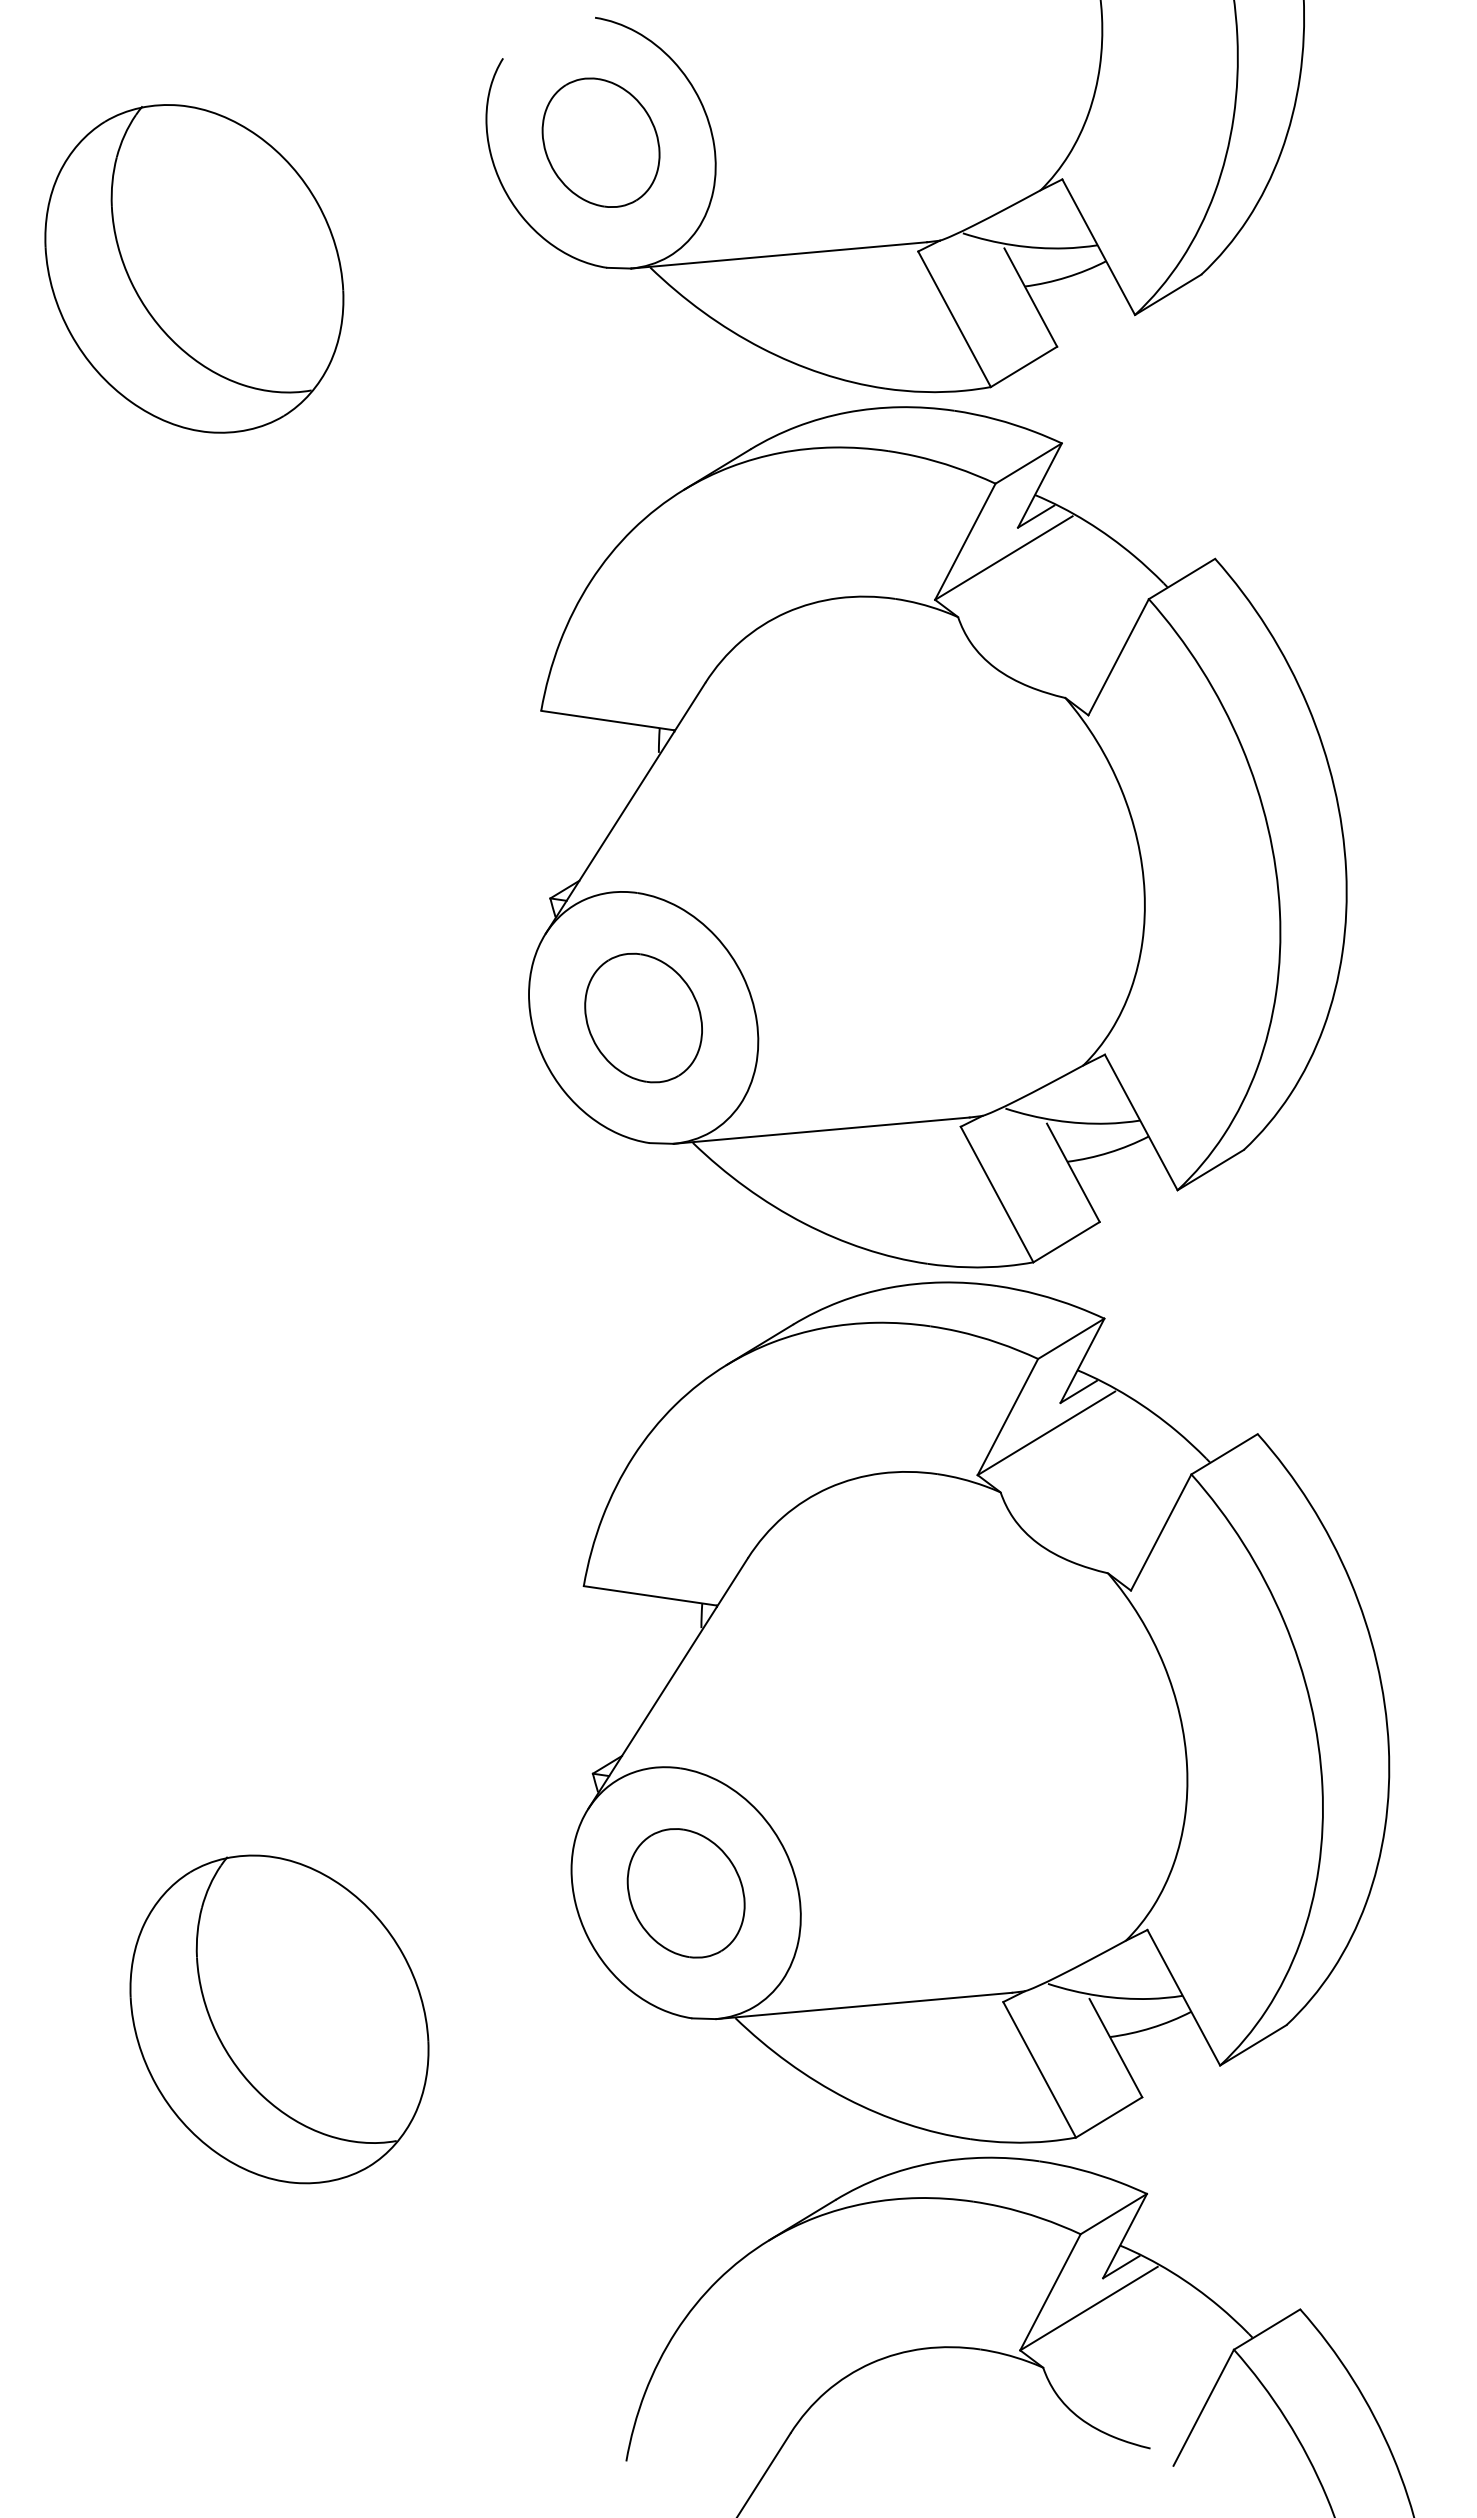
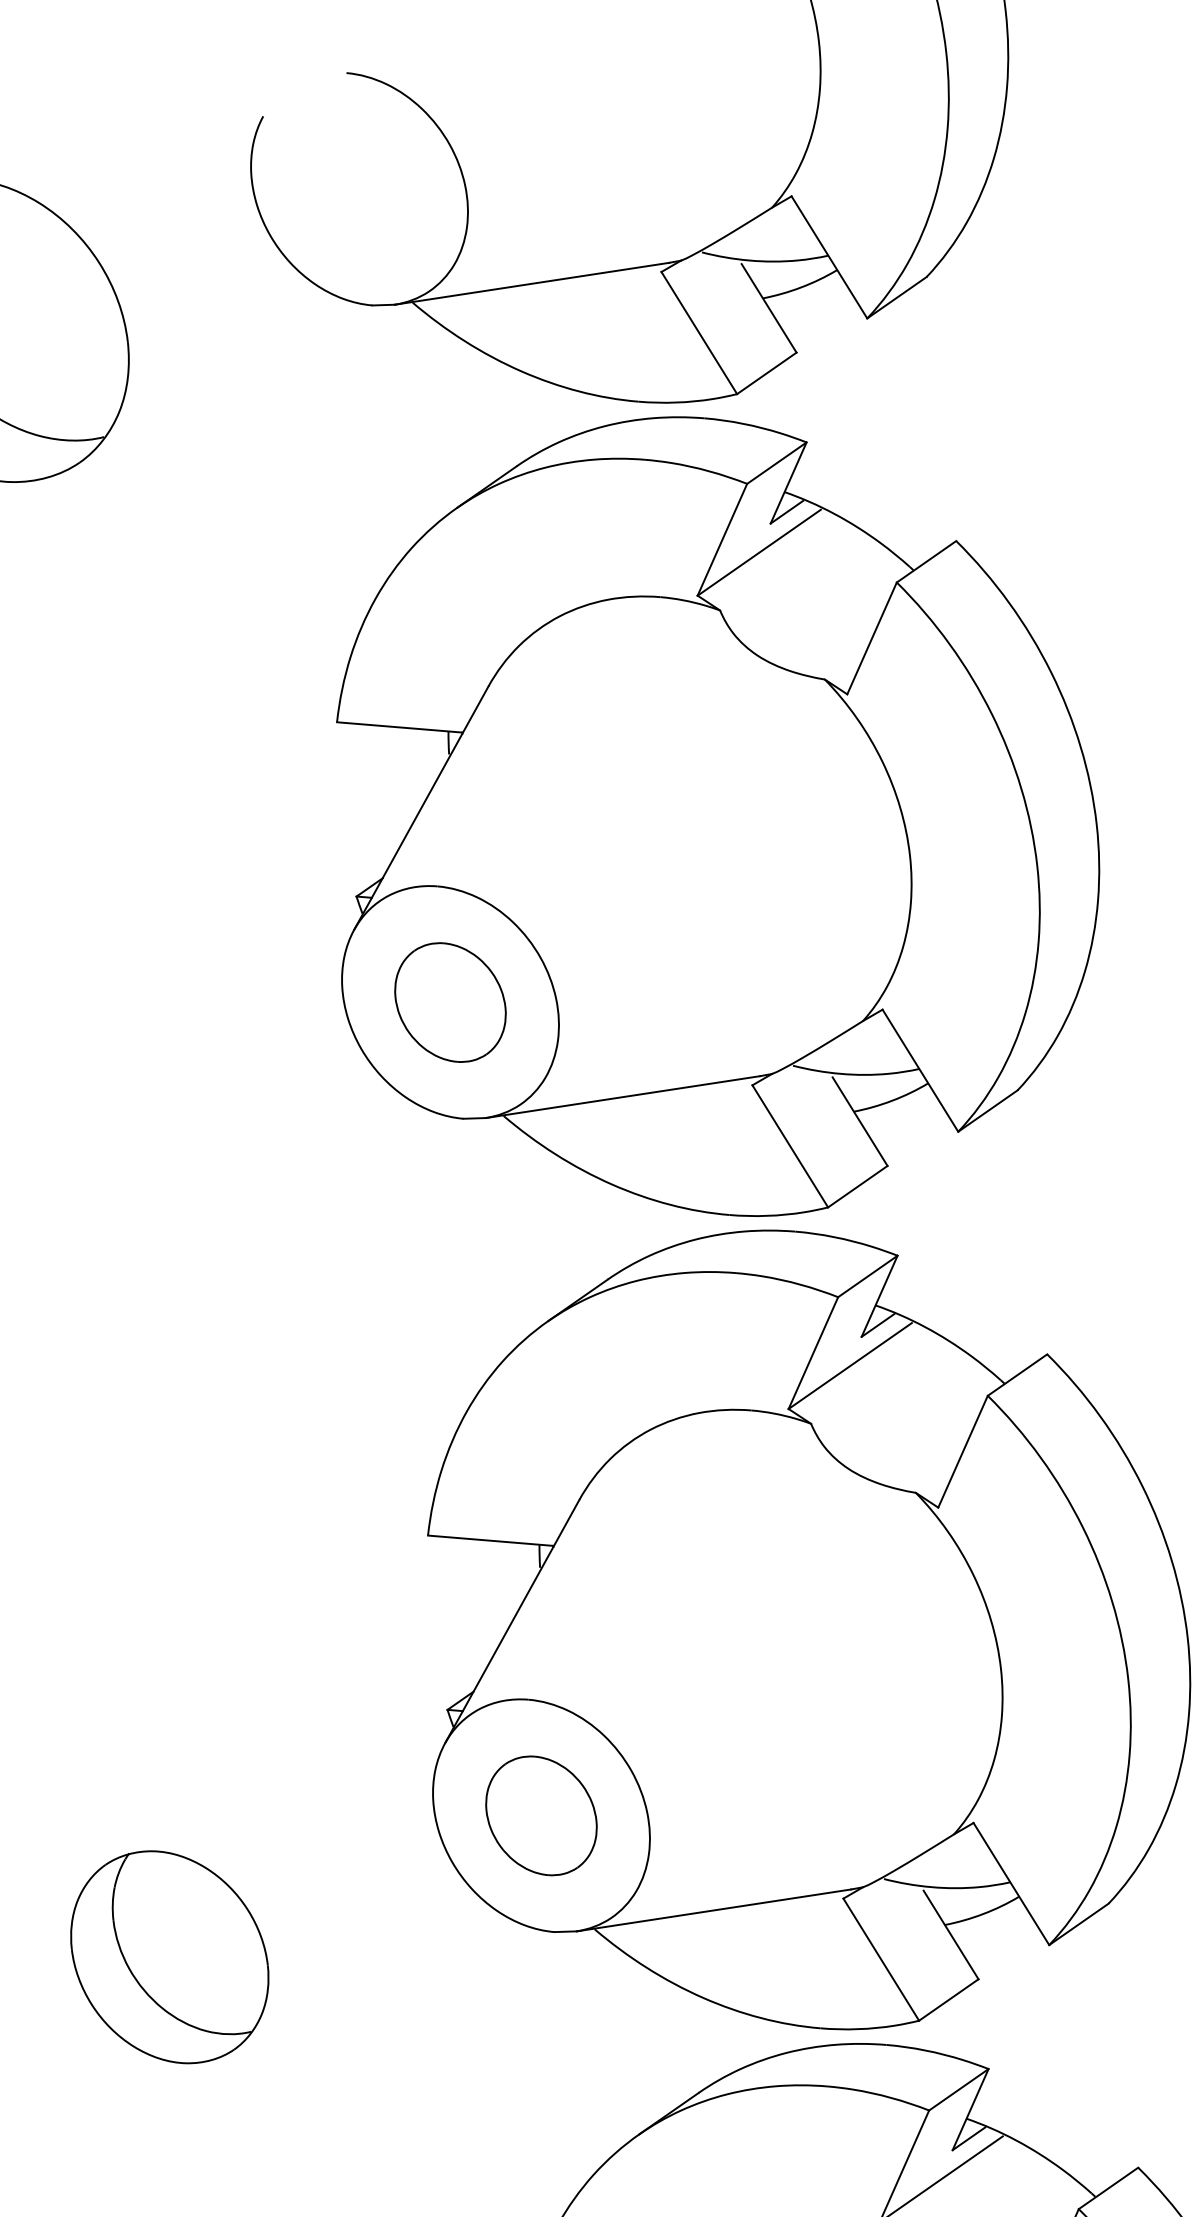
part: (600, 142) -> (358, 189), removed
part: (279, 2019) -> (169, 1957), size x0.7

